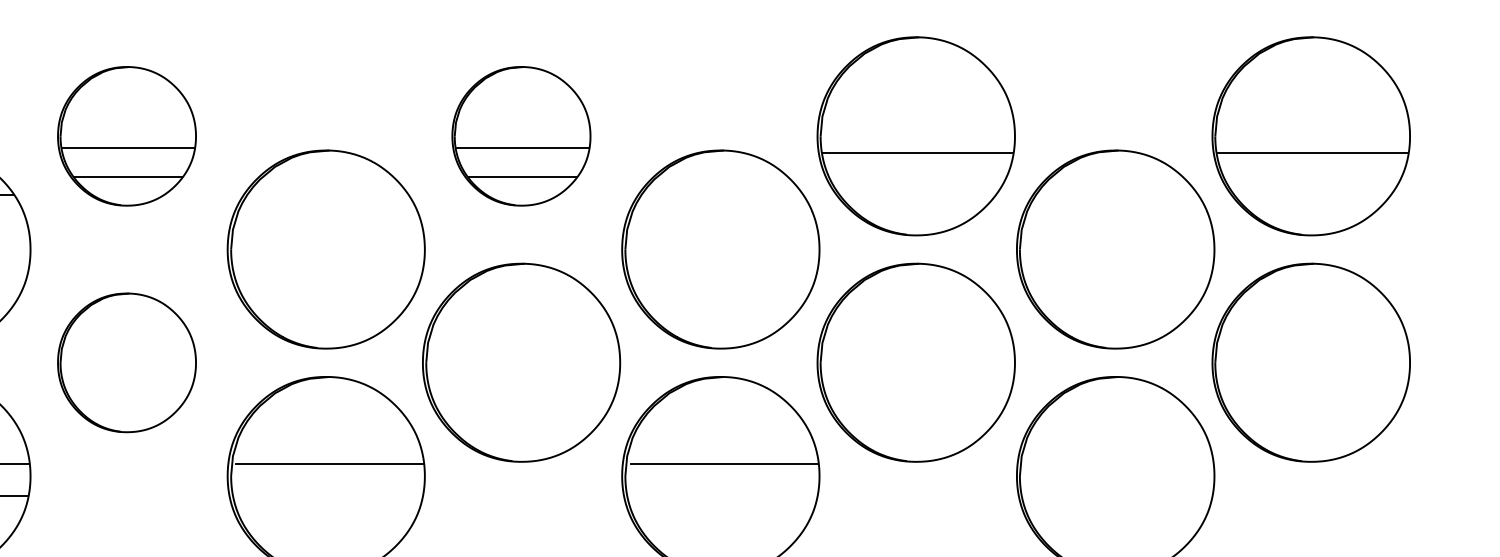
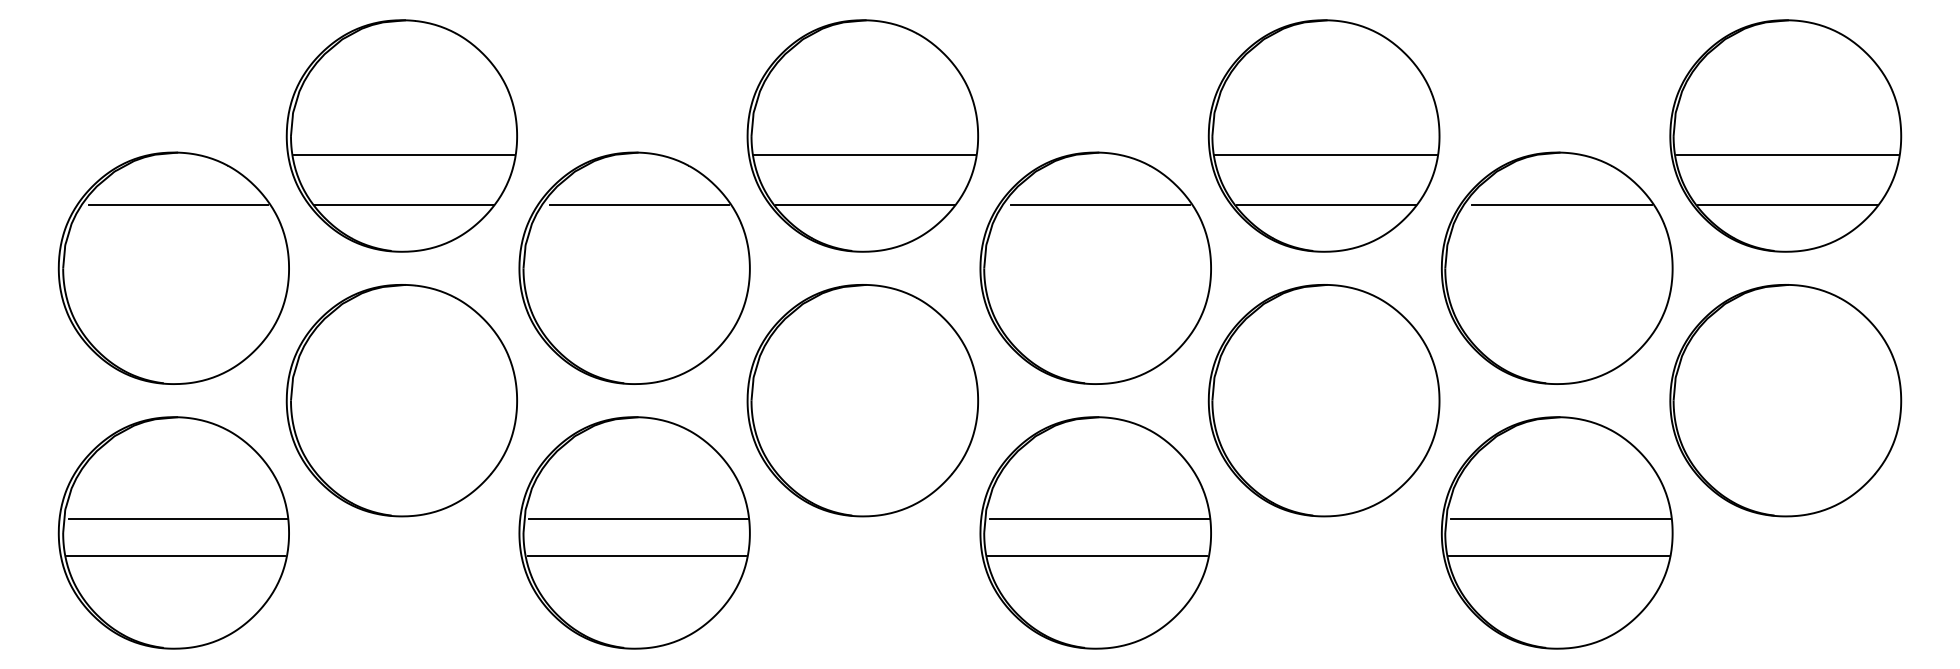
part: (126, 135) -> (401, 135), size x1.43
part: (521, 135) -> (862, 135), size x1.43
line: (330, 194) -> (639, 204), added
line: (724, 194) -> (1100, 204), added
line: (918, 194) -> (1326, 204), added
line: (1119, 194) -> (1561, 204), added
line: (1312, 194) -> (1787, 204), added
part: (126, 362) -> (401, 400), size x1.43
line: (1119, 463) -> (1561, 518), added
line: (327, 496) -> (636, 556), added
line: (722, 496) -> (1097, 556), added
line: (1116, 496) -> (1558, 556), added

